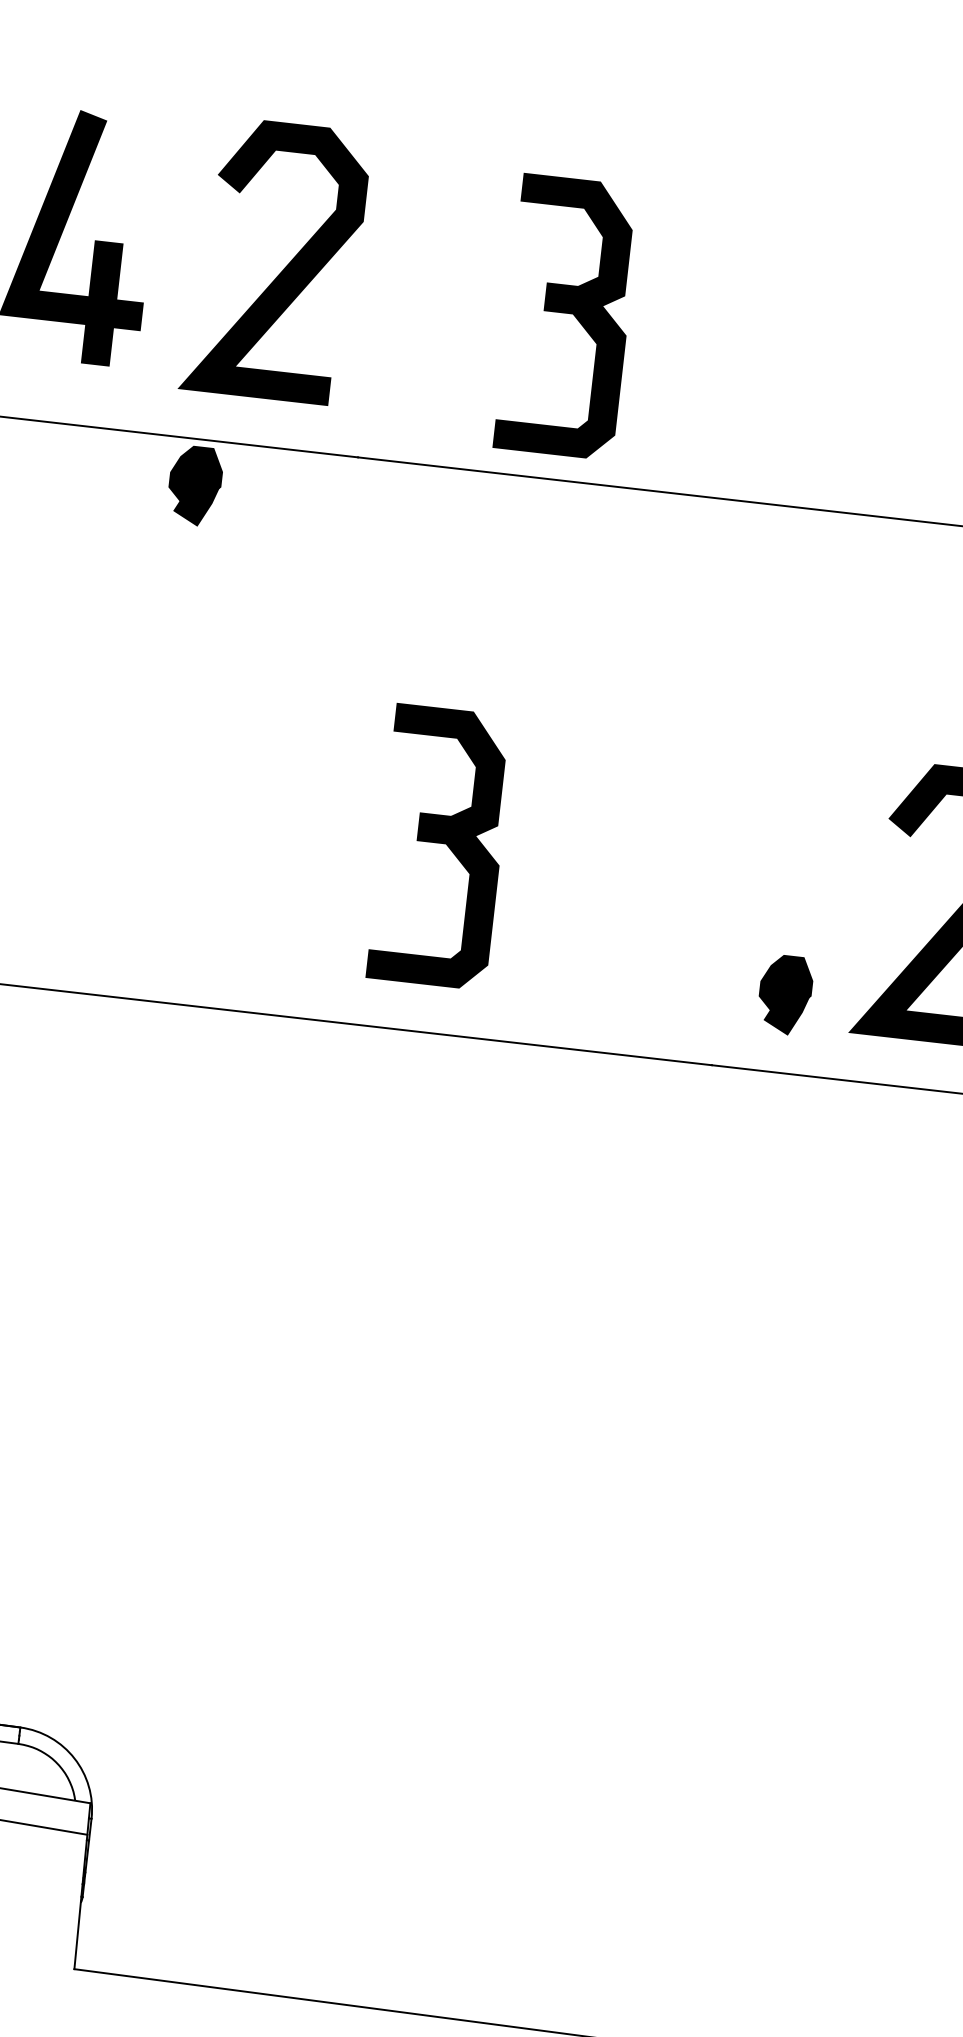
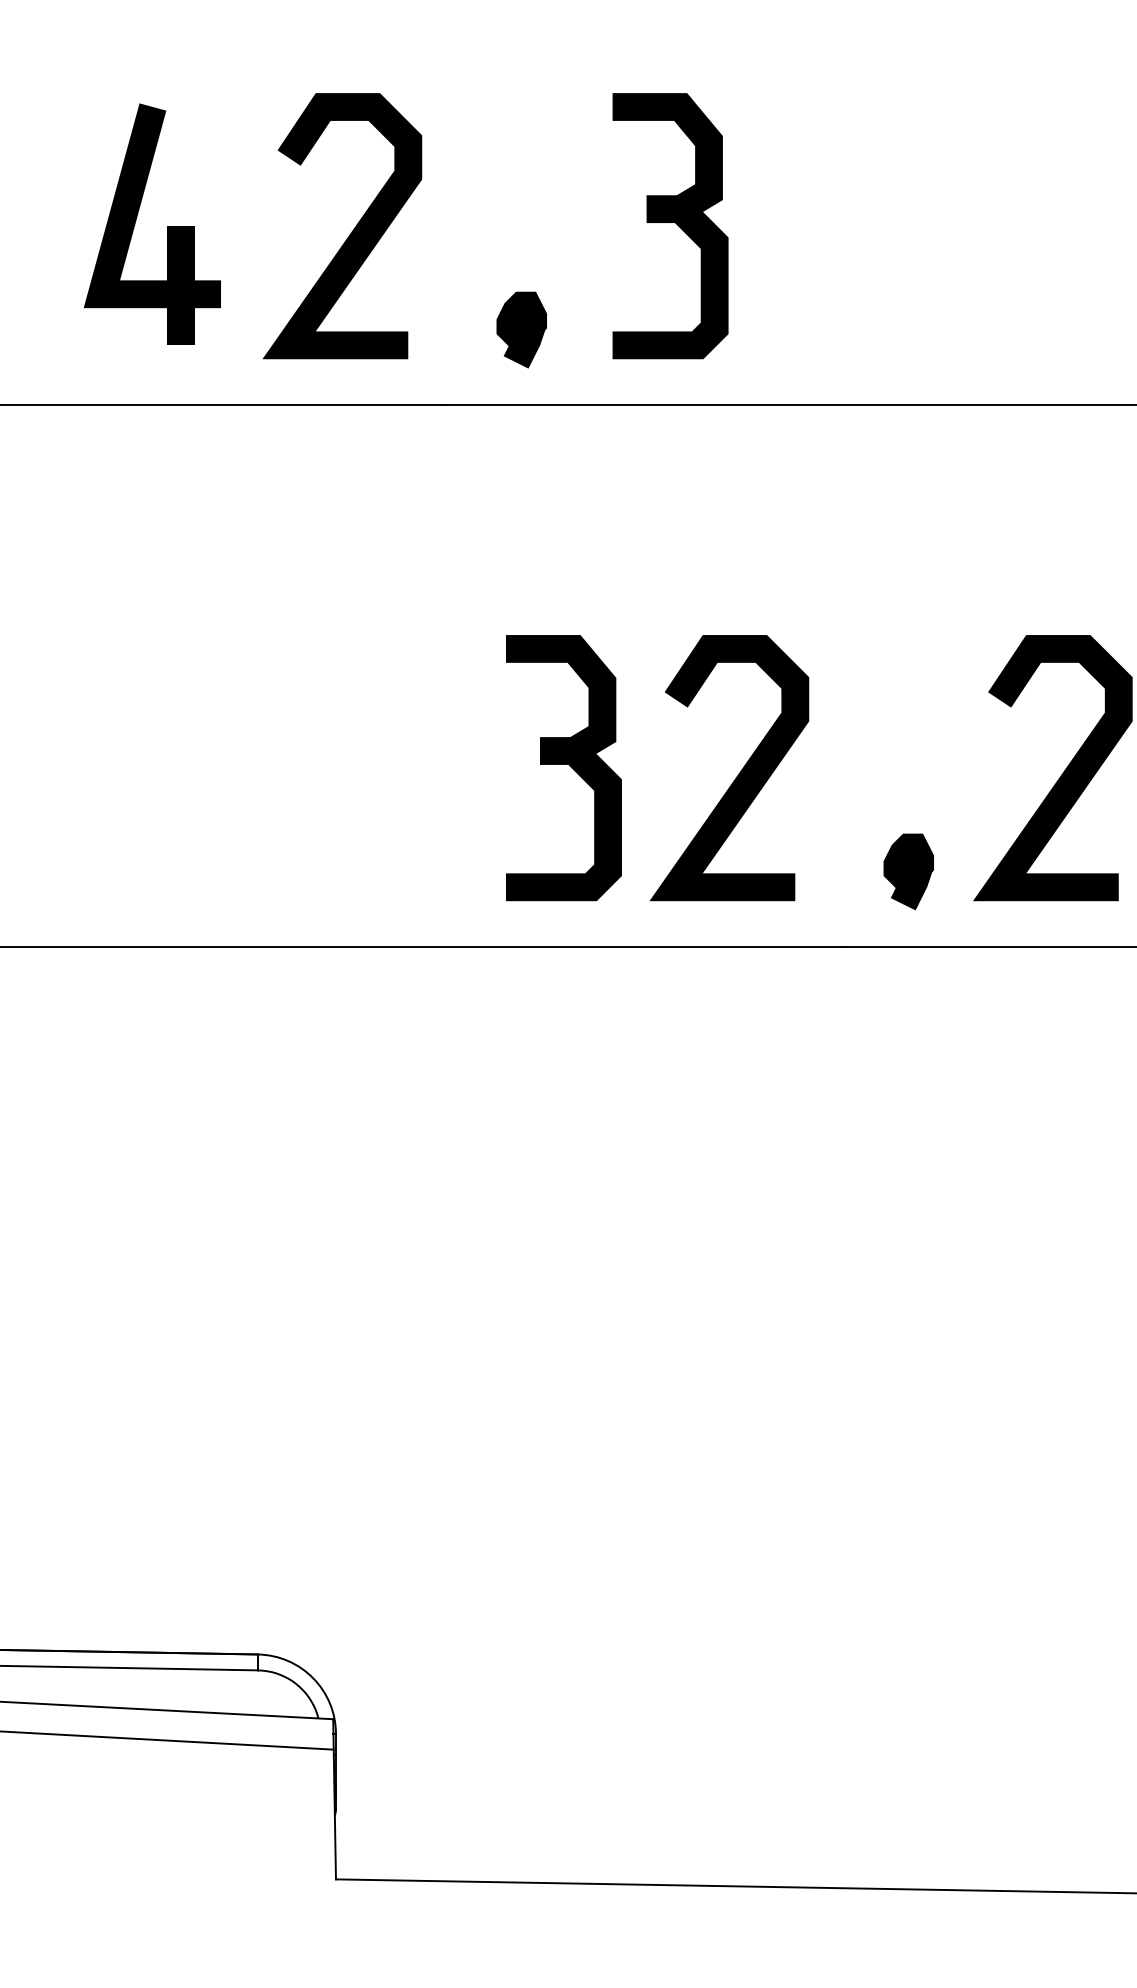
part: (567, 317) -> (670, 226), moved
part: (194, 485) -> (521, 329), moved
curve: (620, 873) -> (738, 773), added

